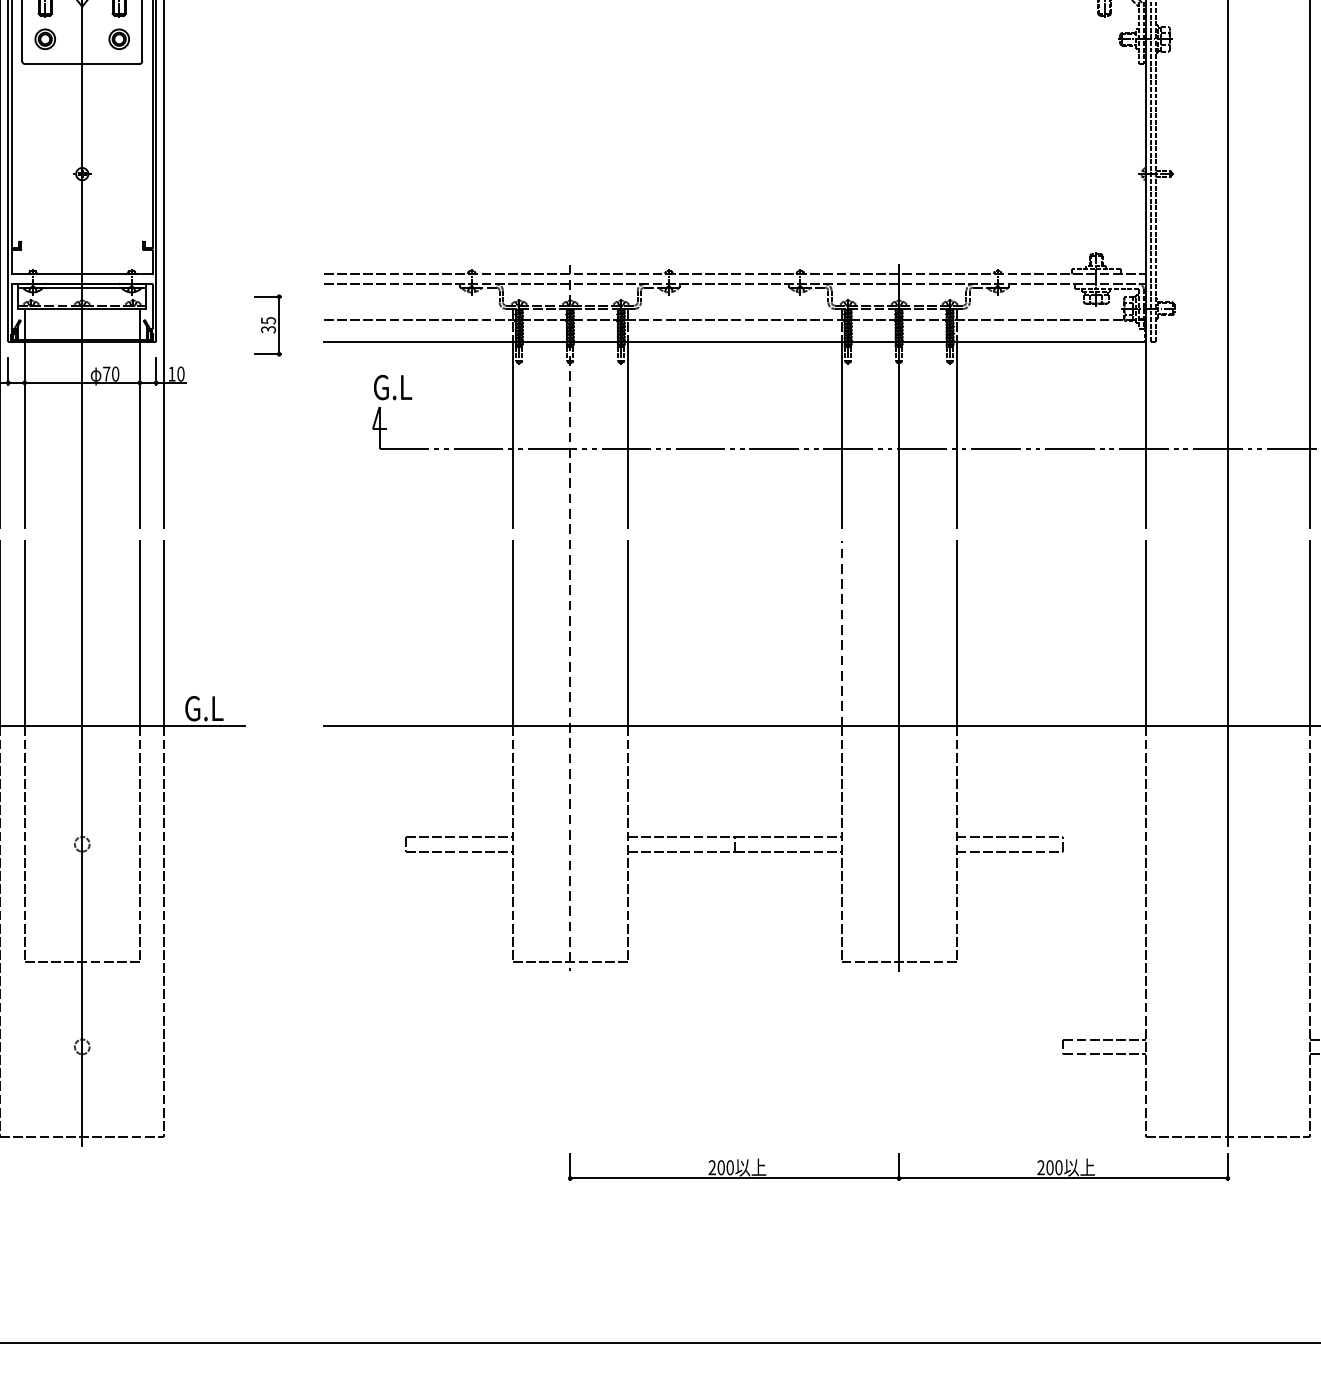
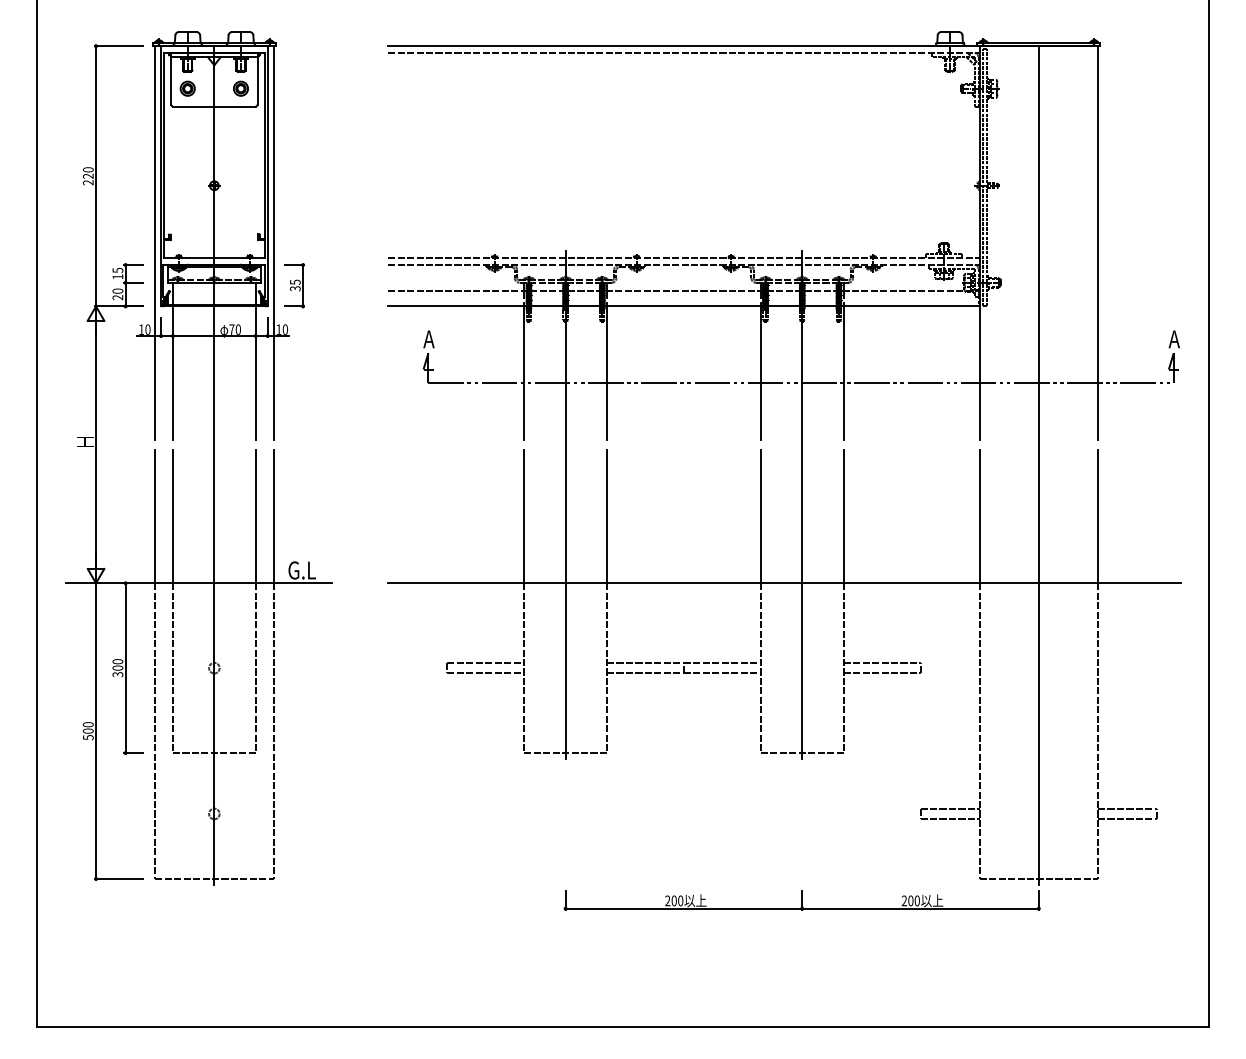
part: (267, 325) -> (294, 285), moved
text: (392, 387) -> (437, 339), G.L -> A
line: (570, 618) -> (565, 505), dashed -> solid
line: (841, 633) -> (760, 516), dashed -> solid

